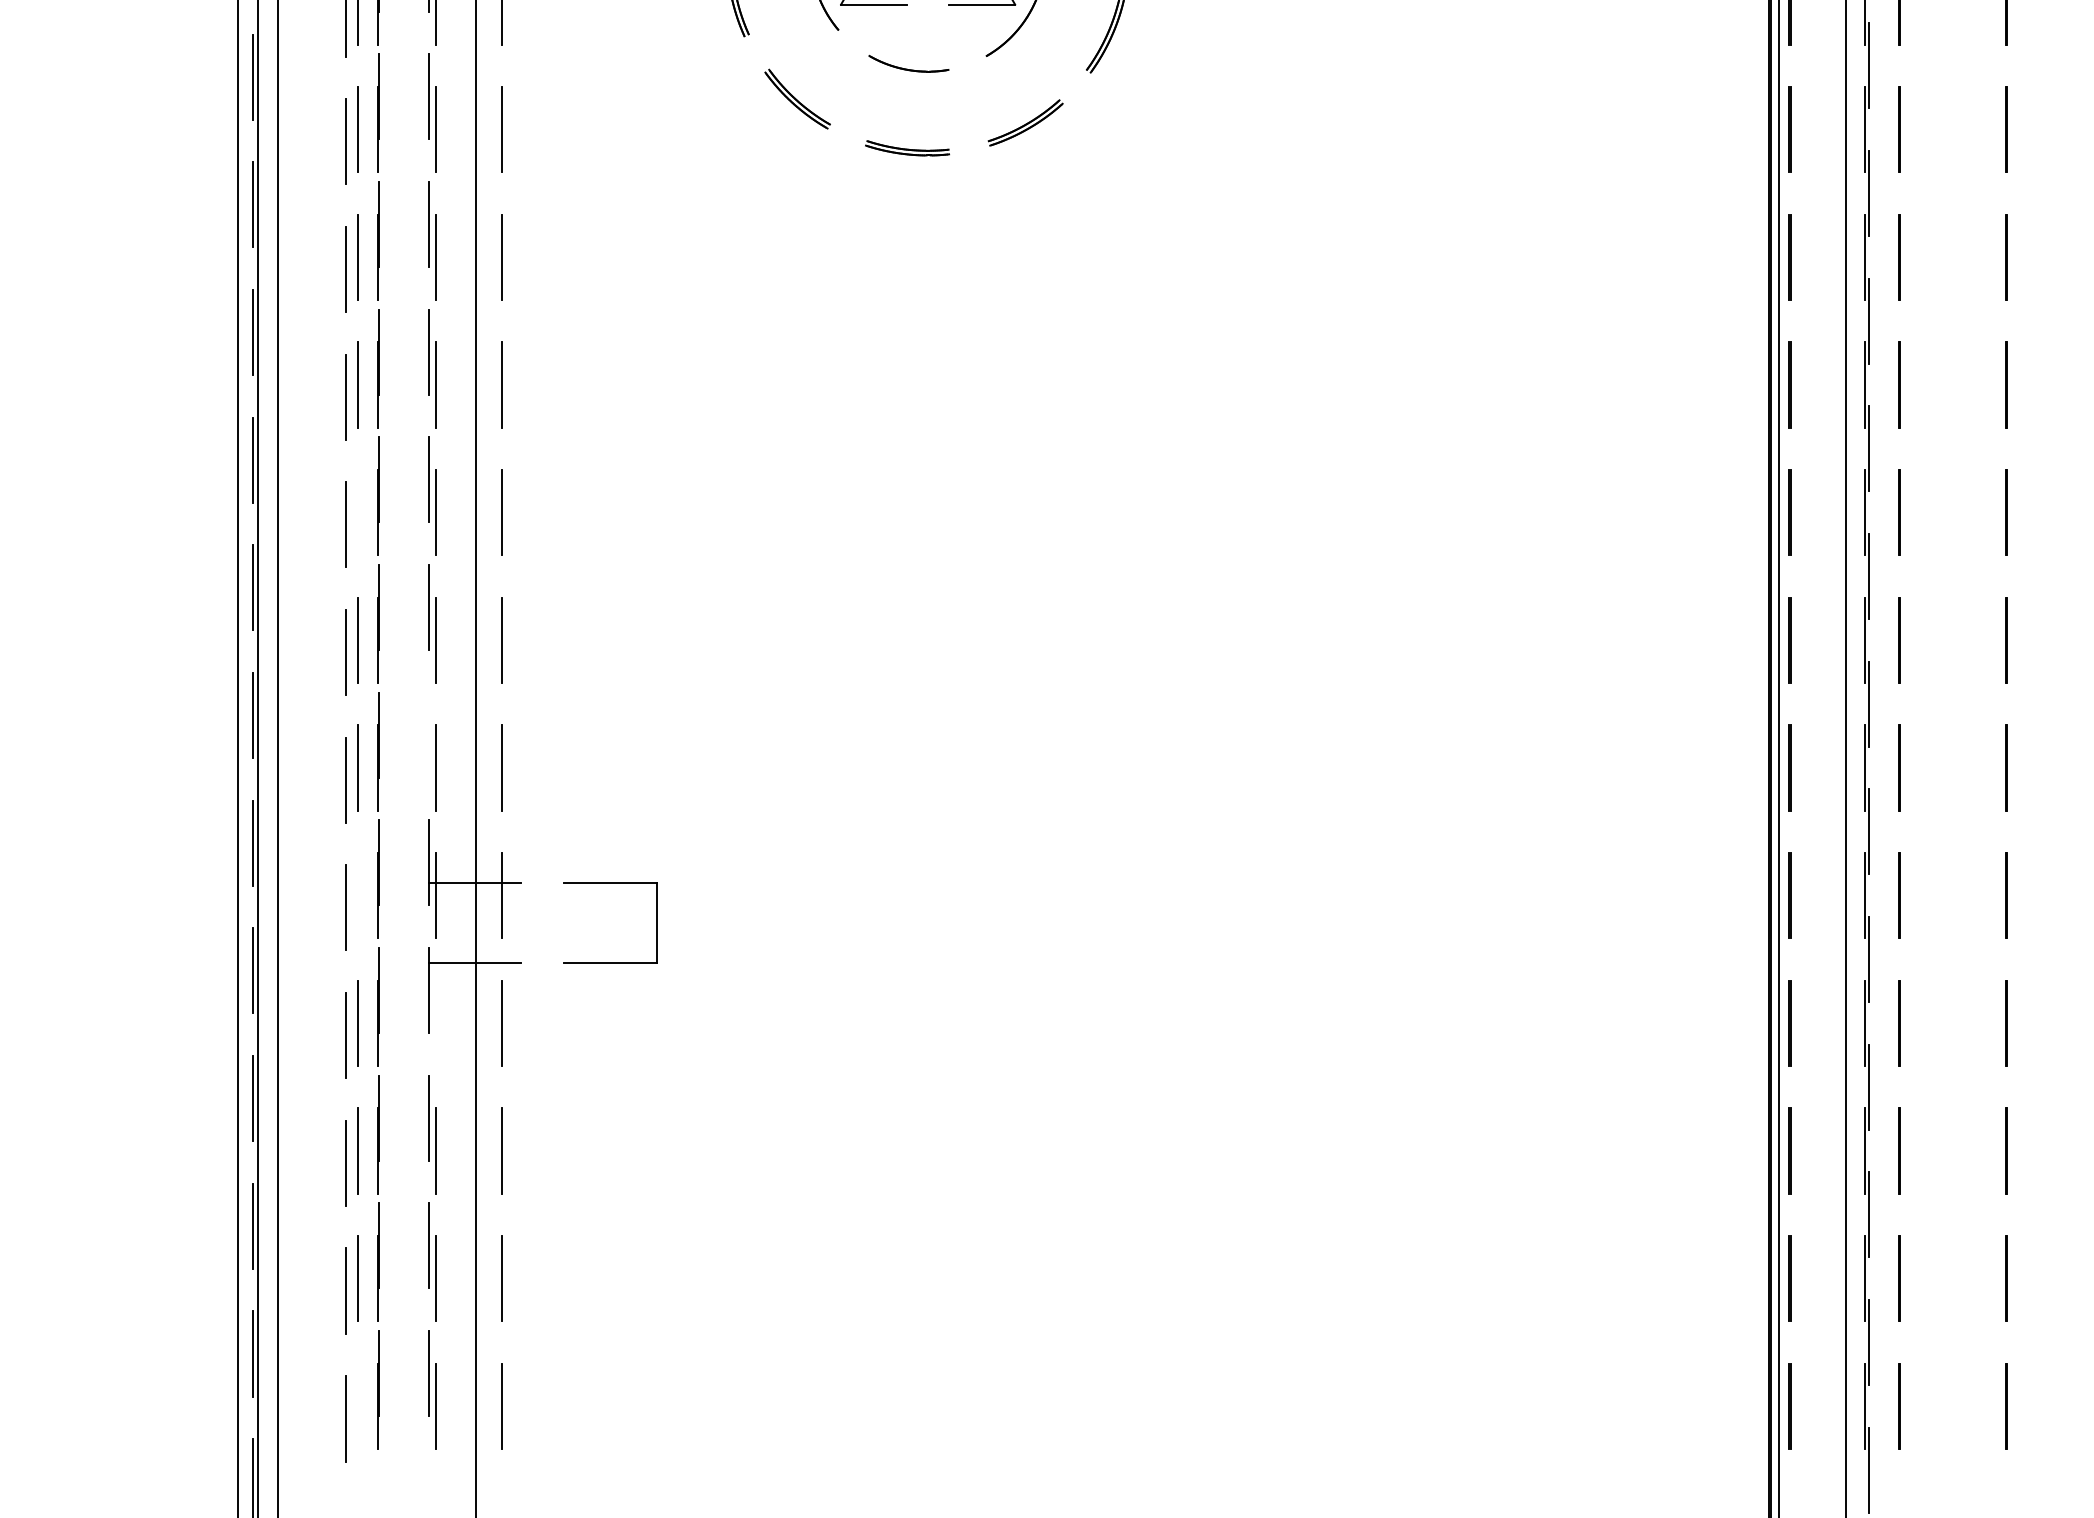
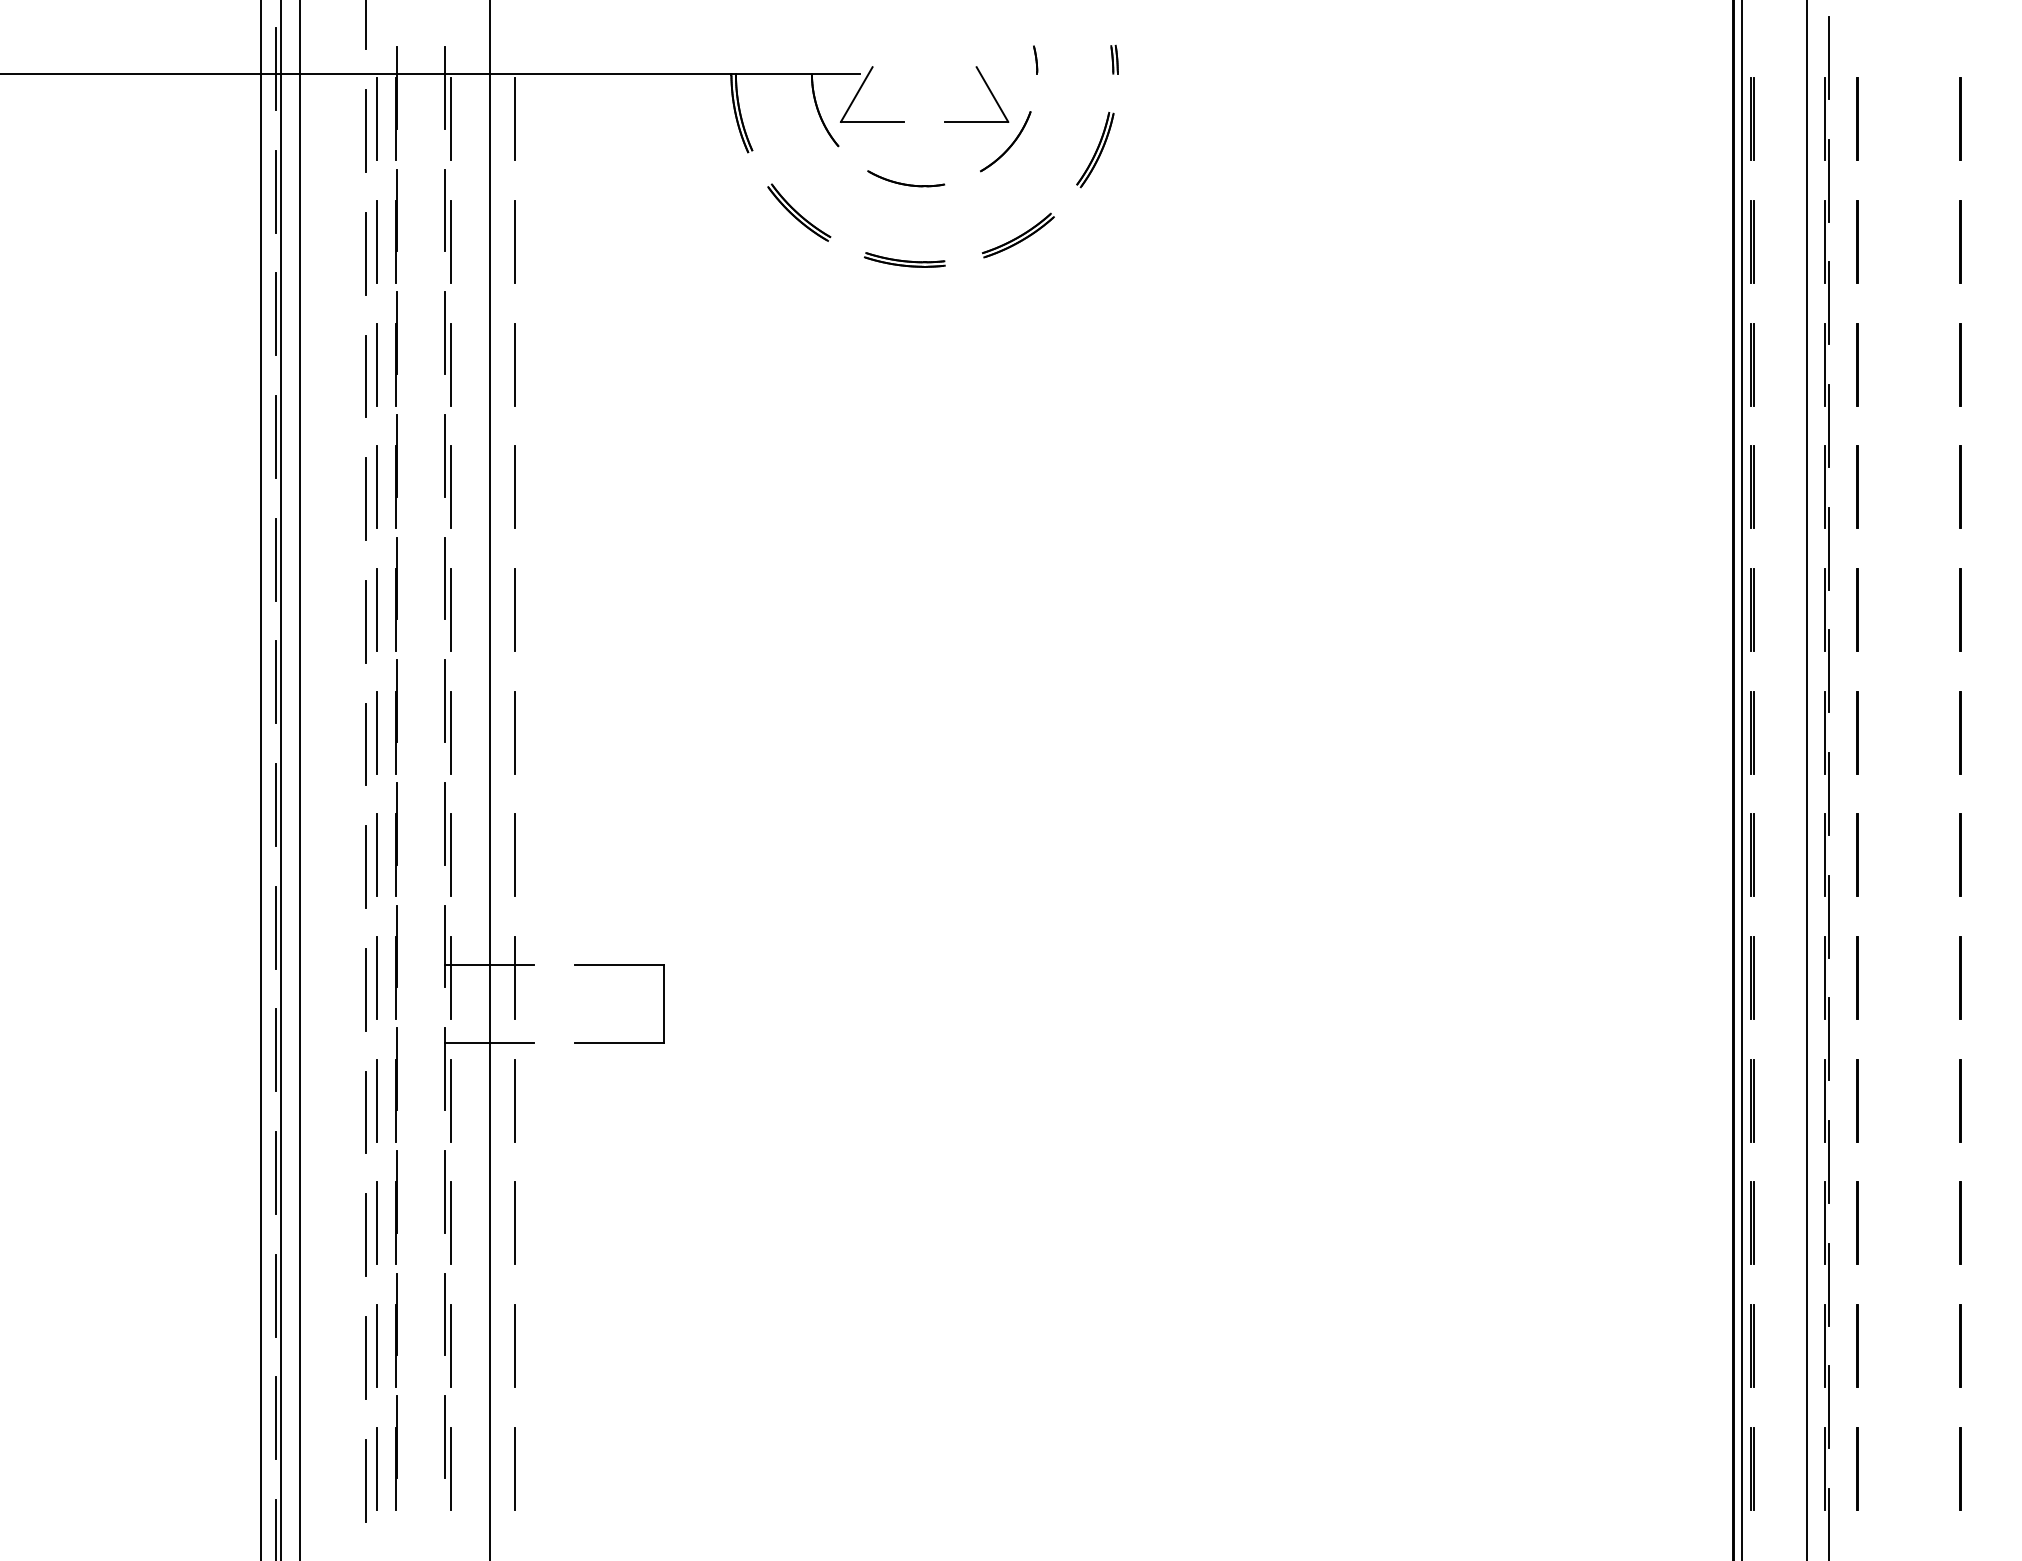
line: (358, 512) -> (377, 609), added
line: (428, 734) -> (444, 823), added
line: (358, 895) -> (377, 977), added
line: (435, 1023) -> (451, 1100), added
line: (357, 1406) -> (376, 1468), added

